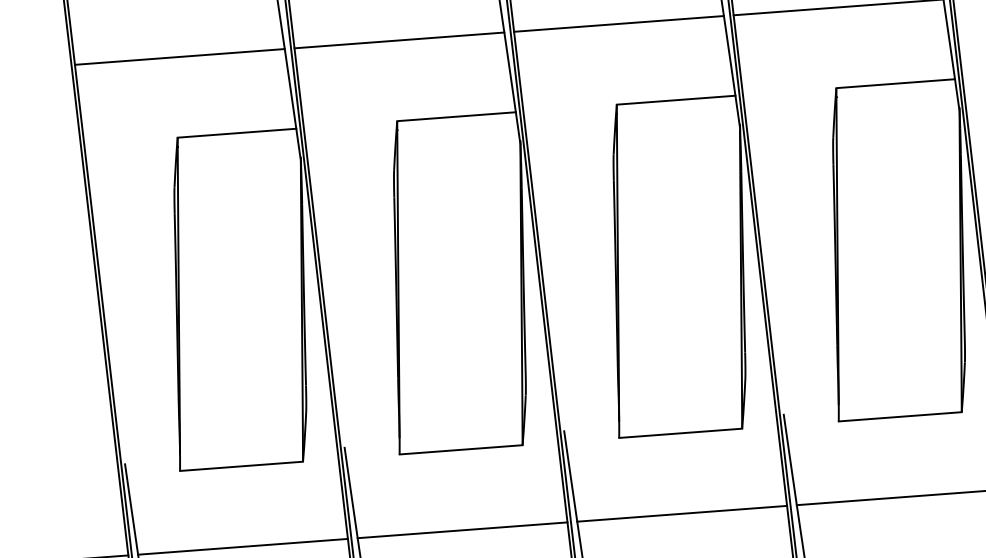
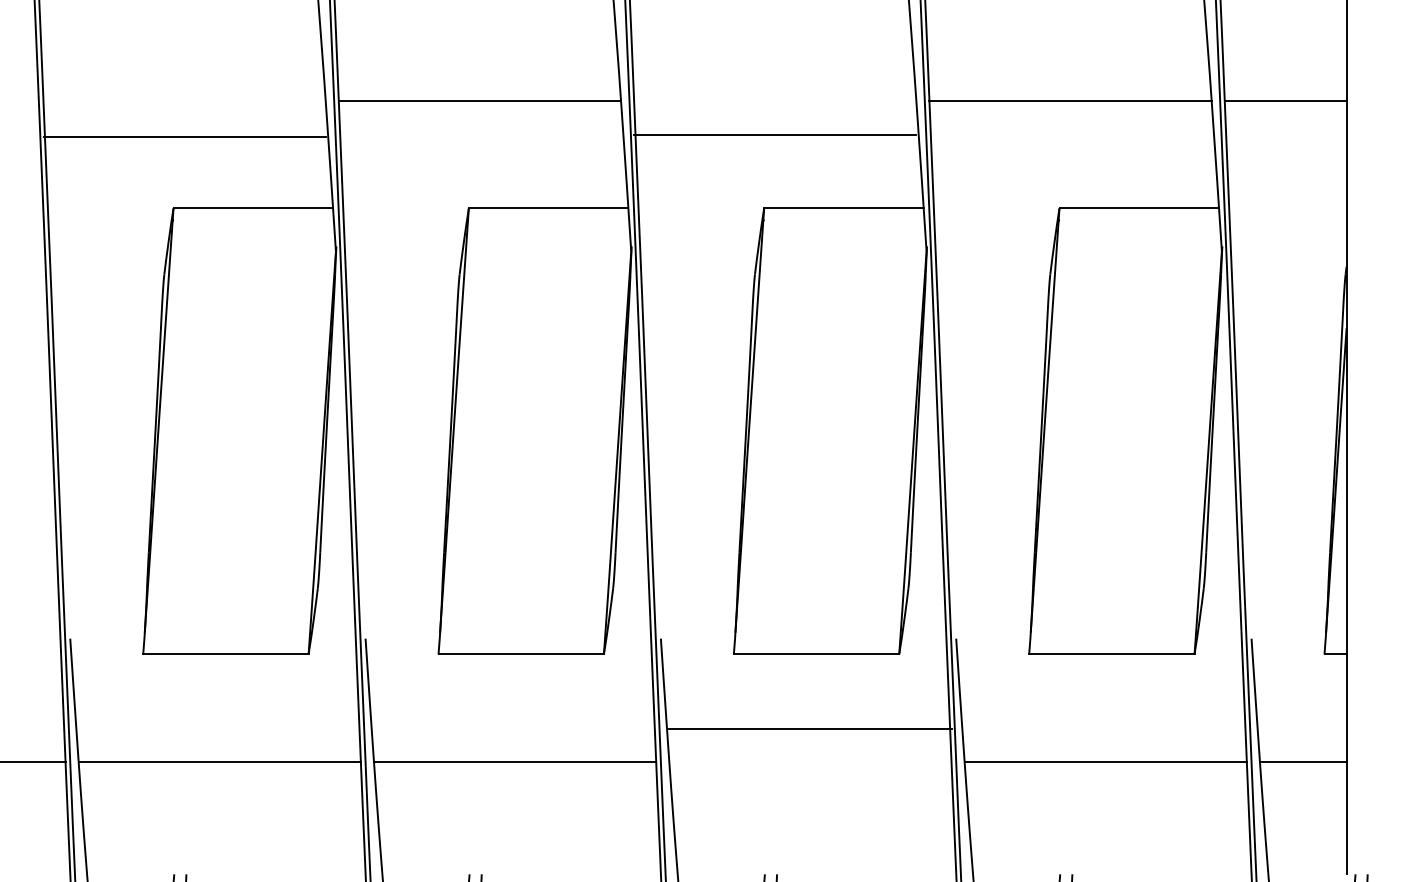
line: (619, 23) -> (775, 134), moved
line: (179, 56) -> (184, 136), moved
line: (682, 514) -> (810, 729), moved

